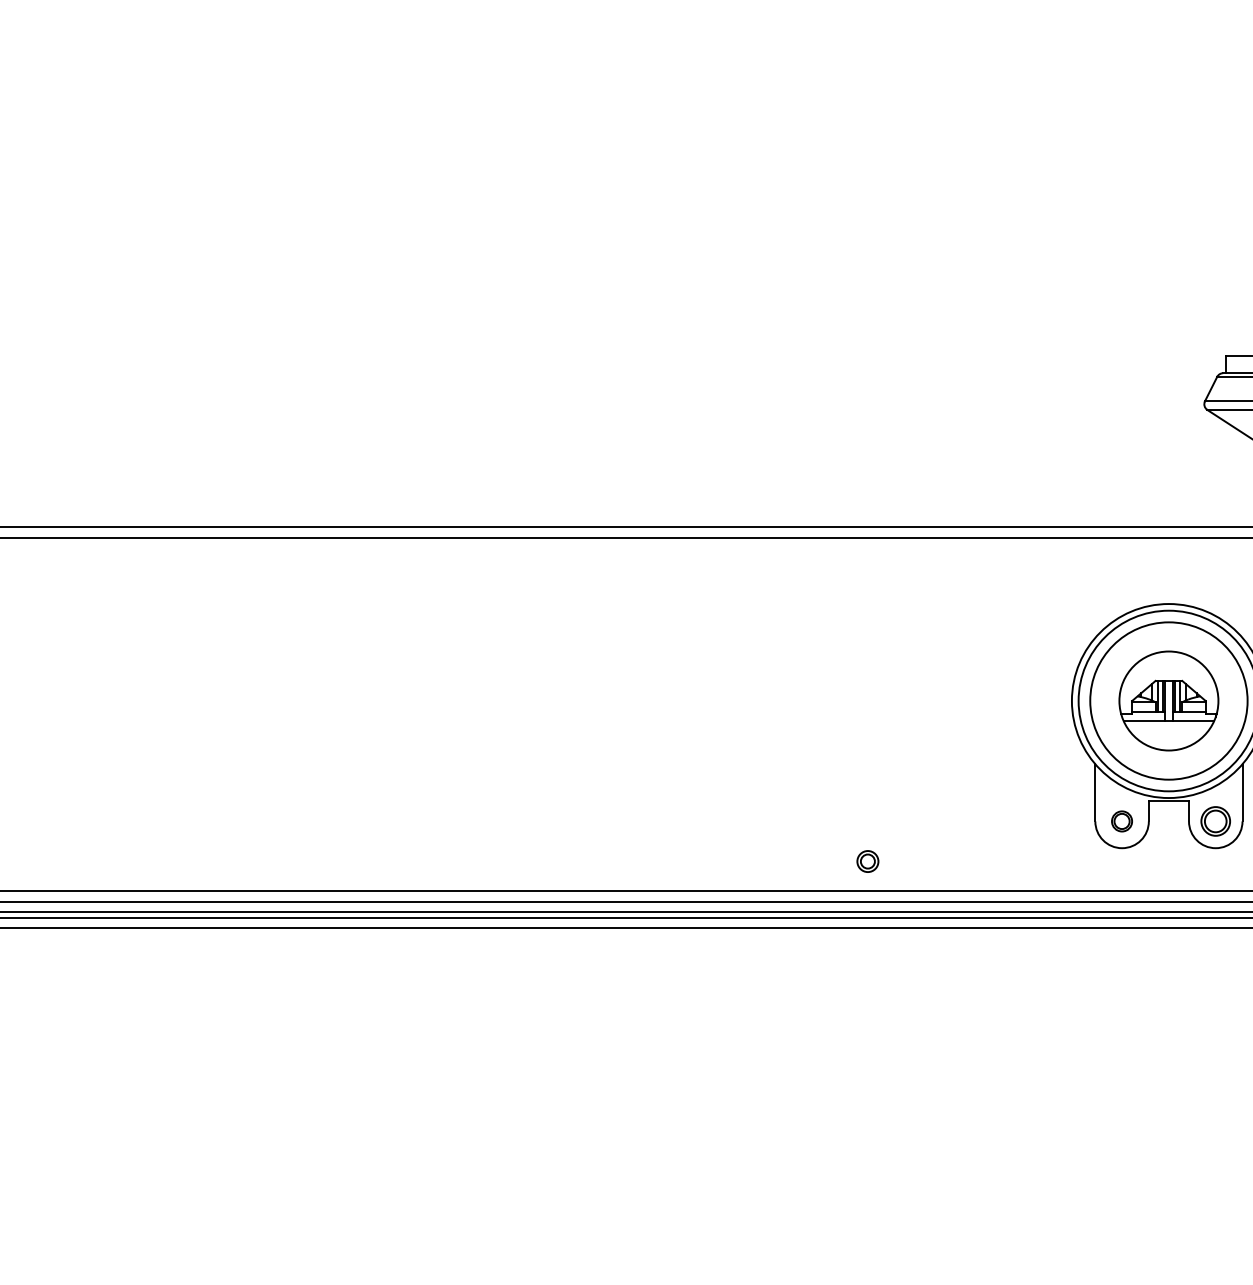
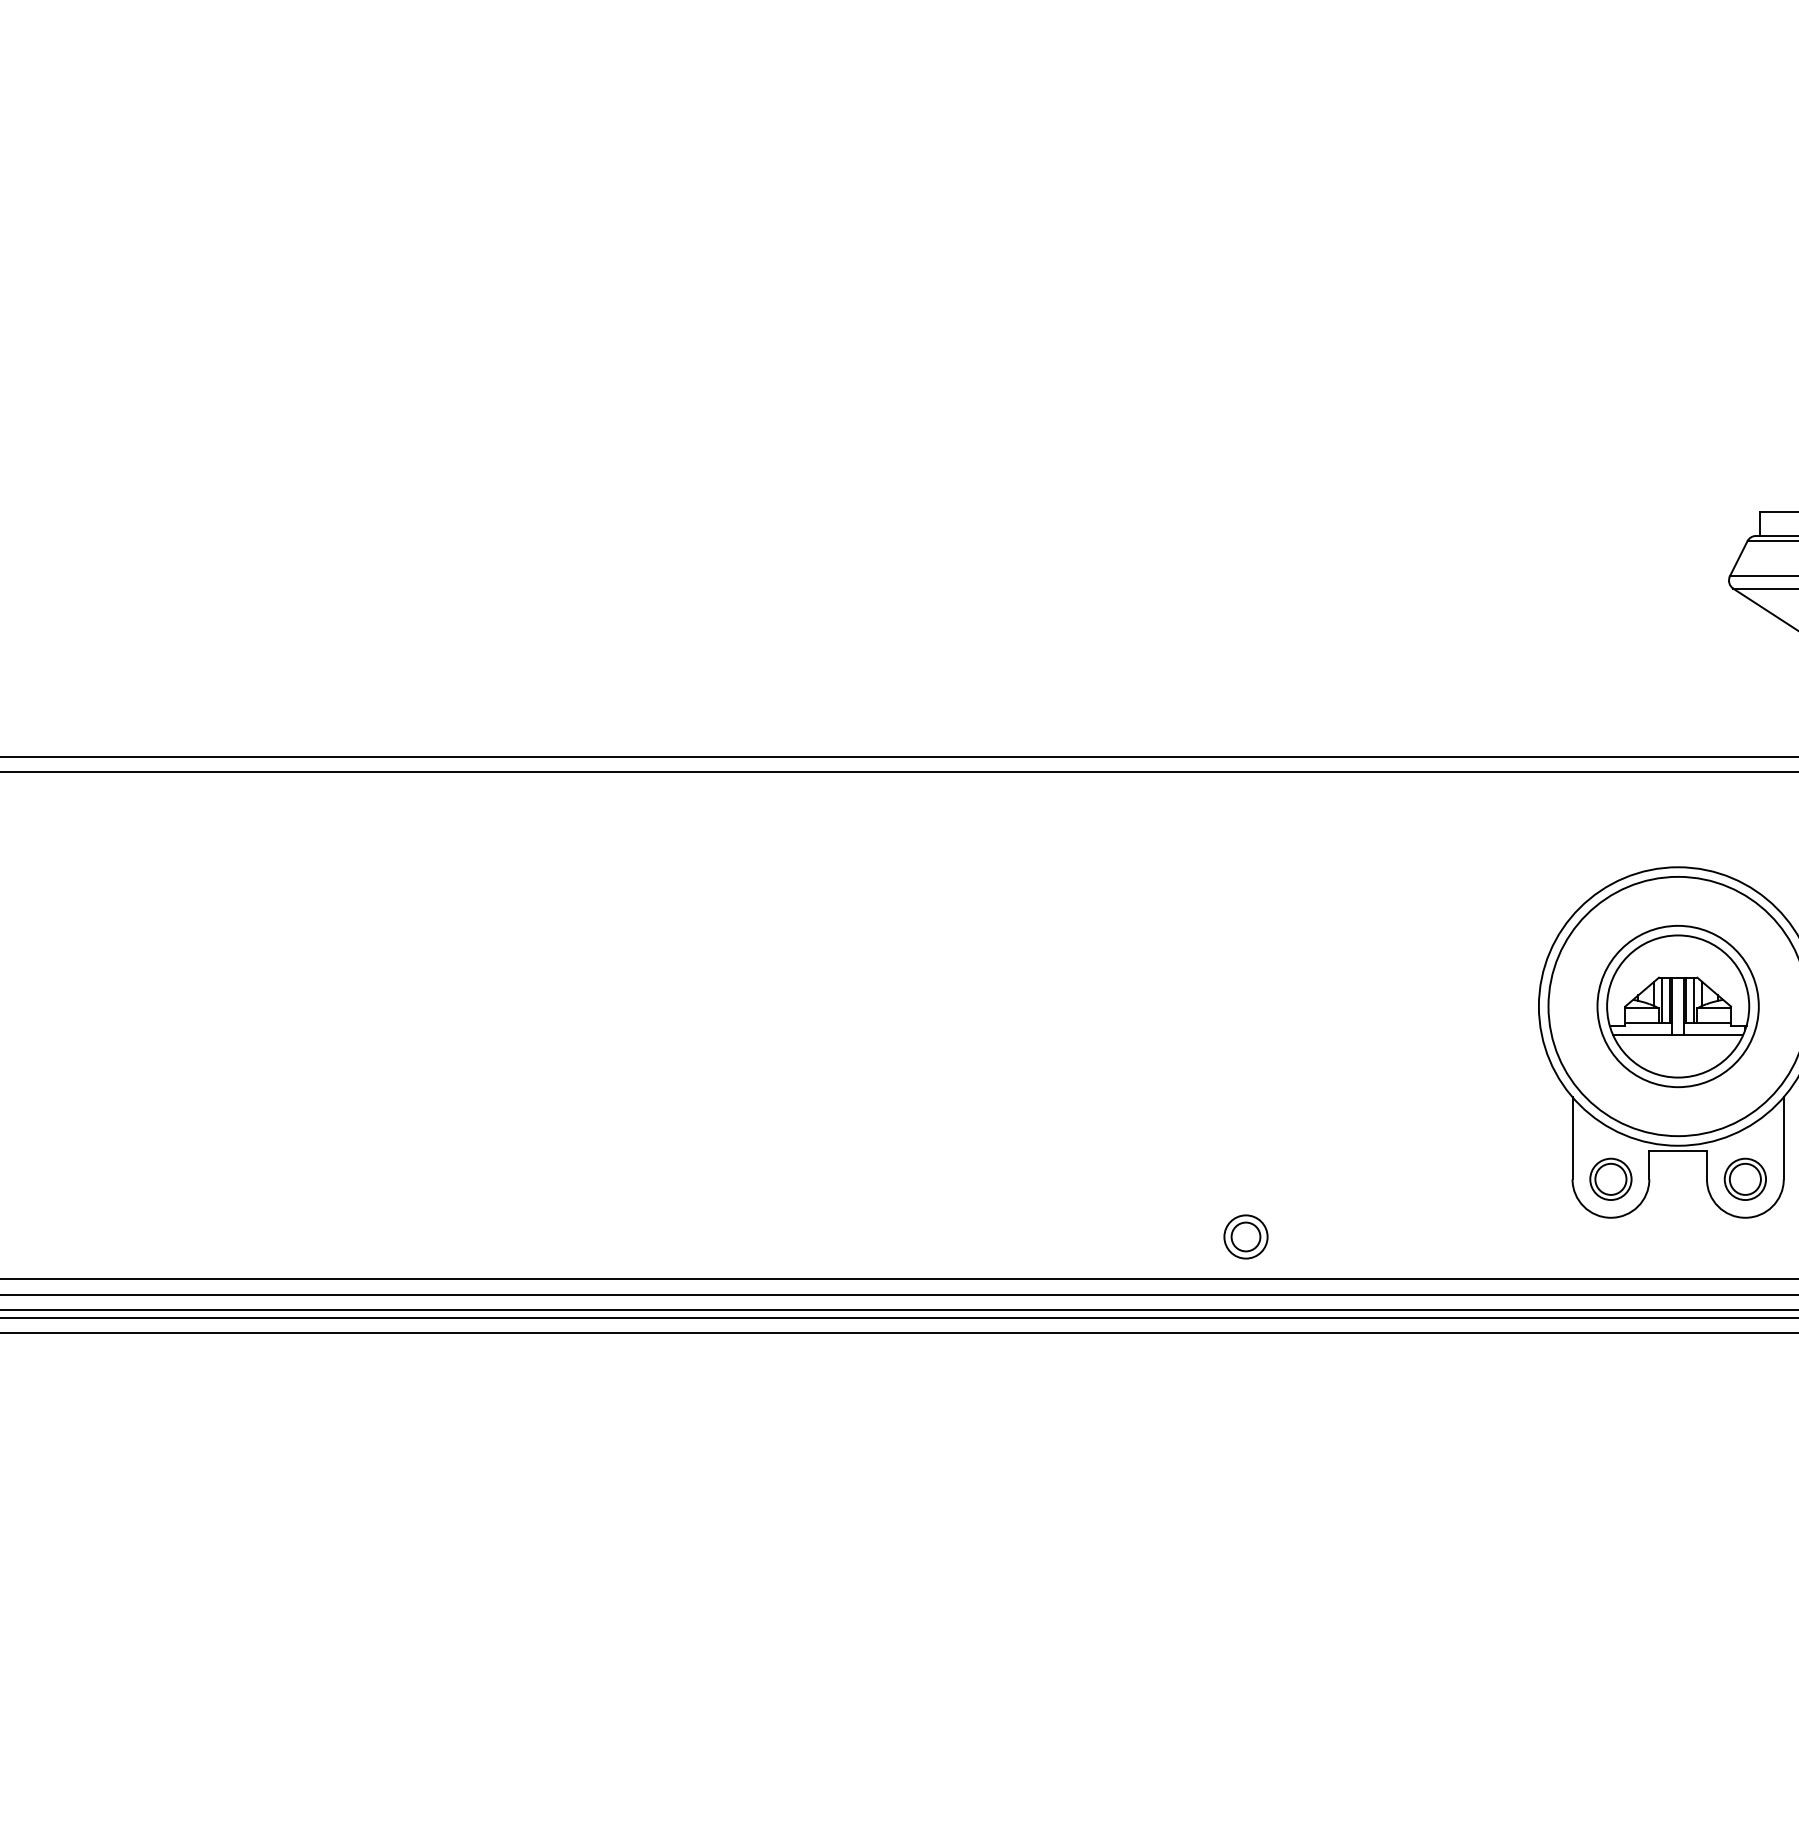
circle: (1168, 700) -> (1677, 1005), size x0.71
part: (1121, 821) -> (1610, 1179), size x1.43
part: (867, 861) -> (1245, 1236), size x1.43

